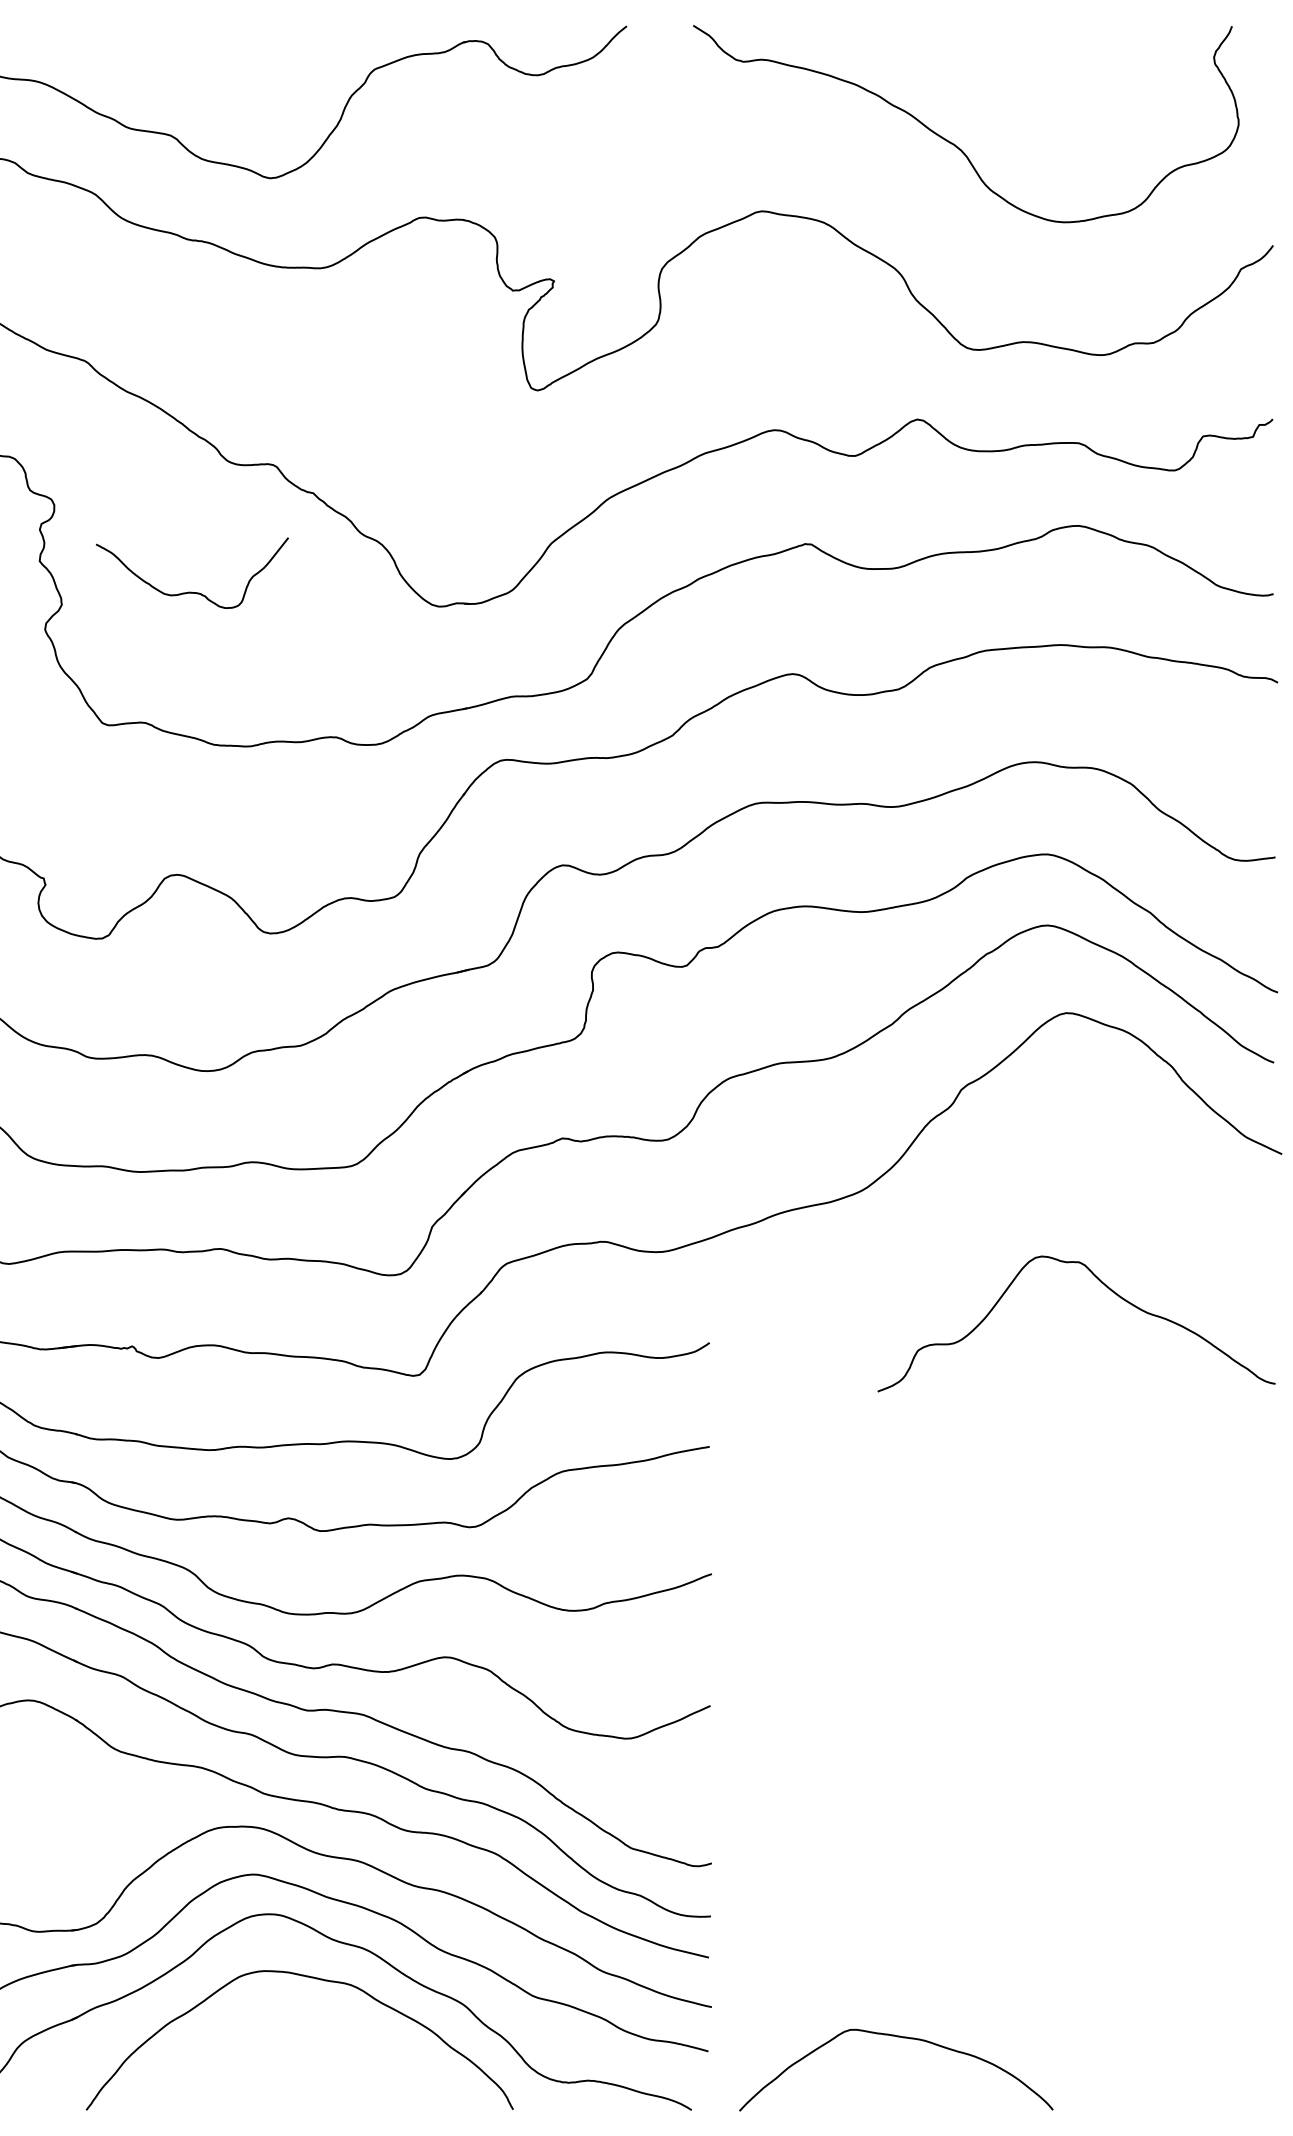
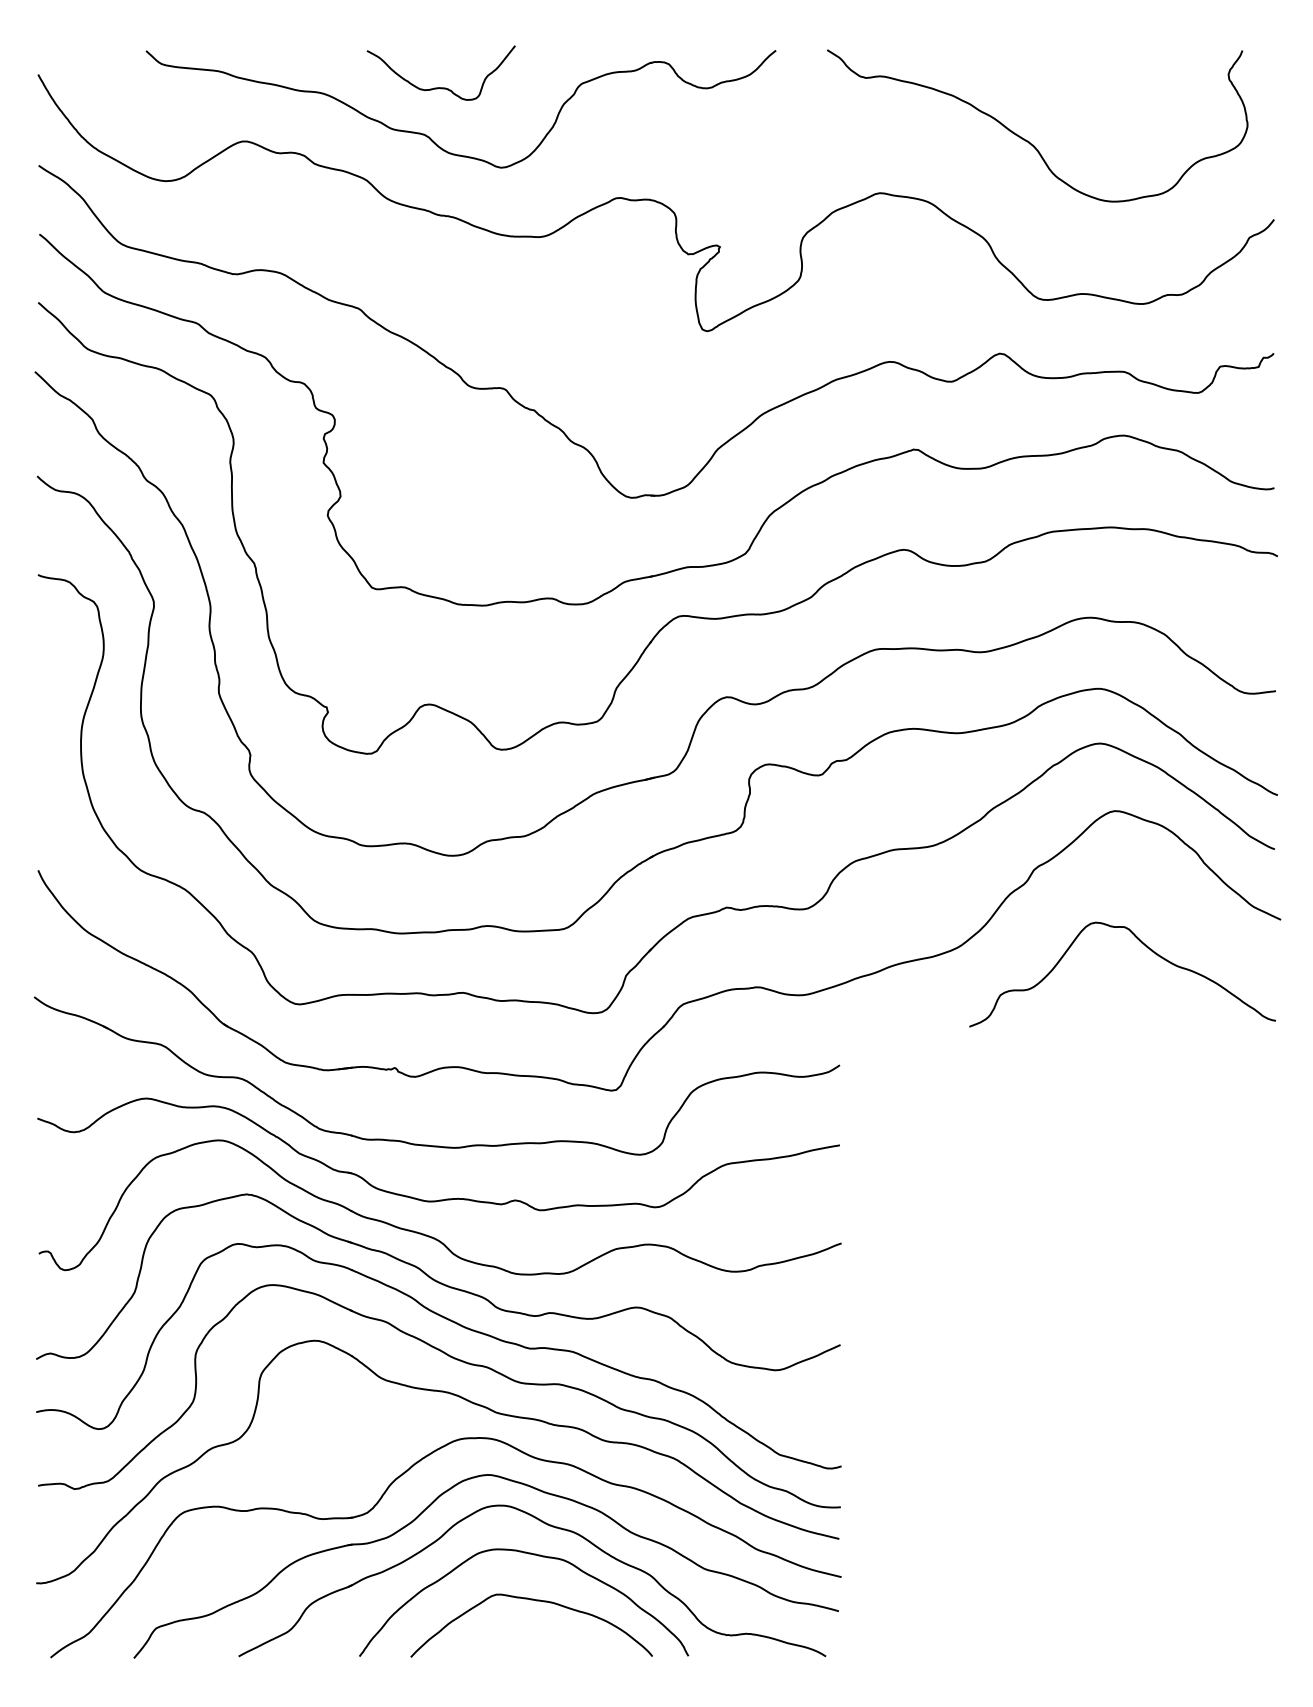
curve: (191, 591) -> (440, 87), moved
curve: (1108, 1290) -> (1147, 948), moved
curve: (902, 2038) -> (536, 1601), moved

